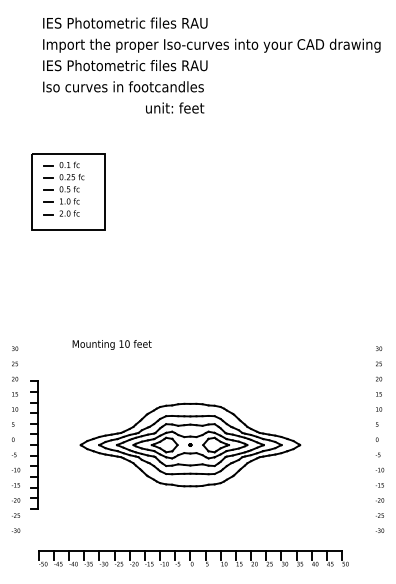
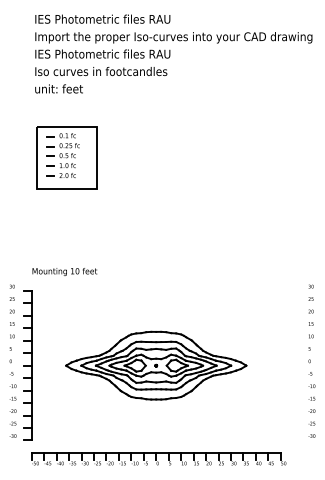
text: (175, 107) -> (59, 88), moved
part: (68, 191) -> (66, 157), moved
text: (111, 344) -> (64, 271), moved
part: (34, 444) -> (28, 365), size x1.43

